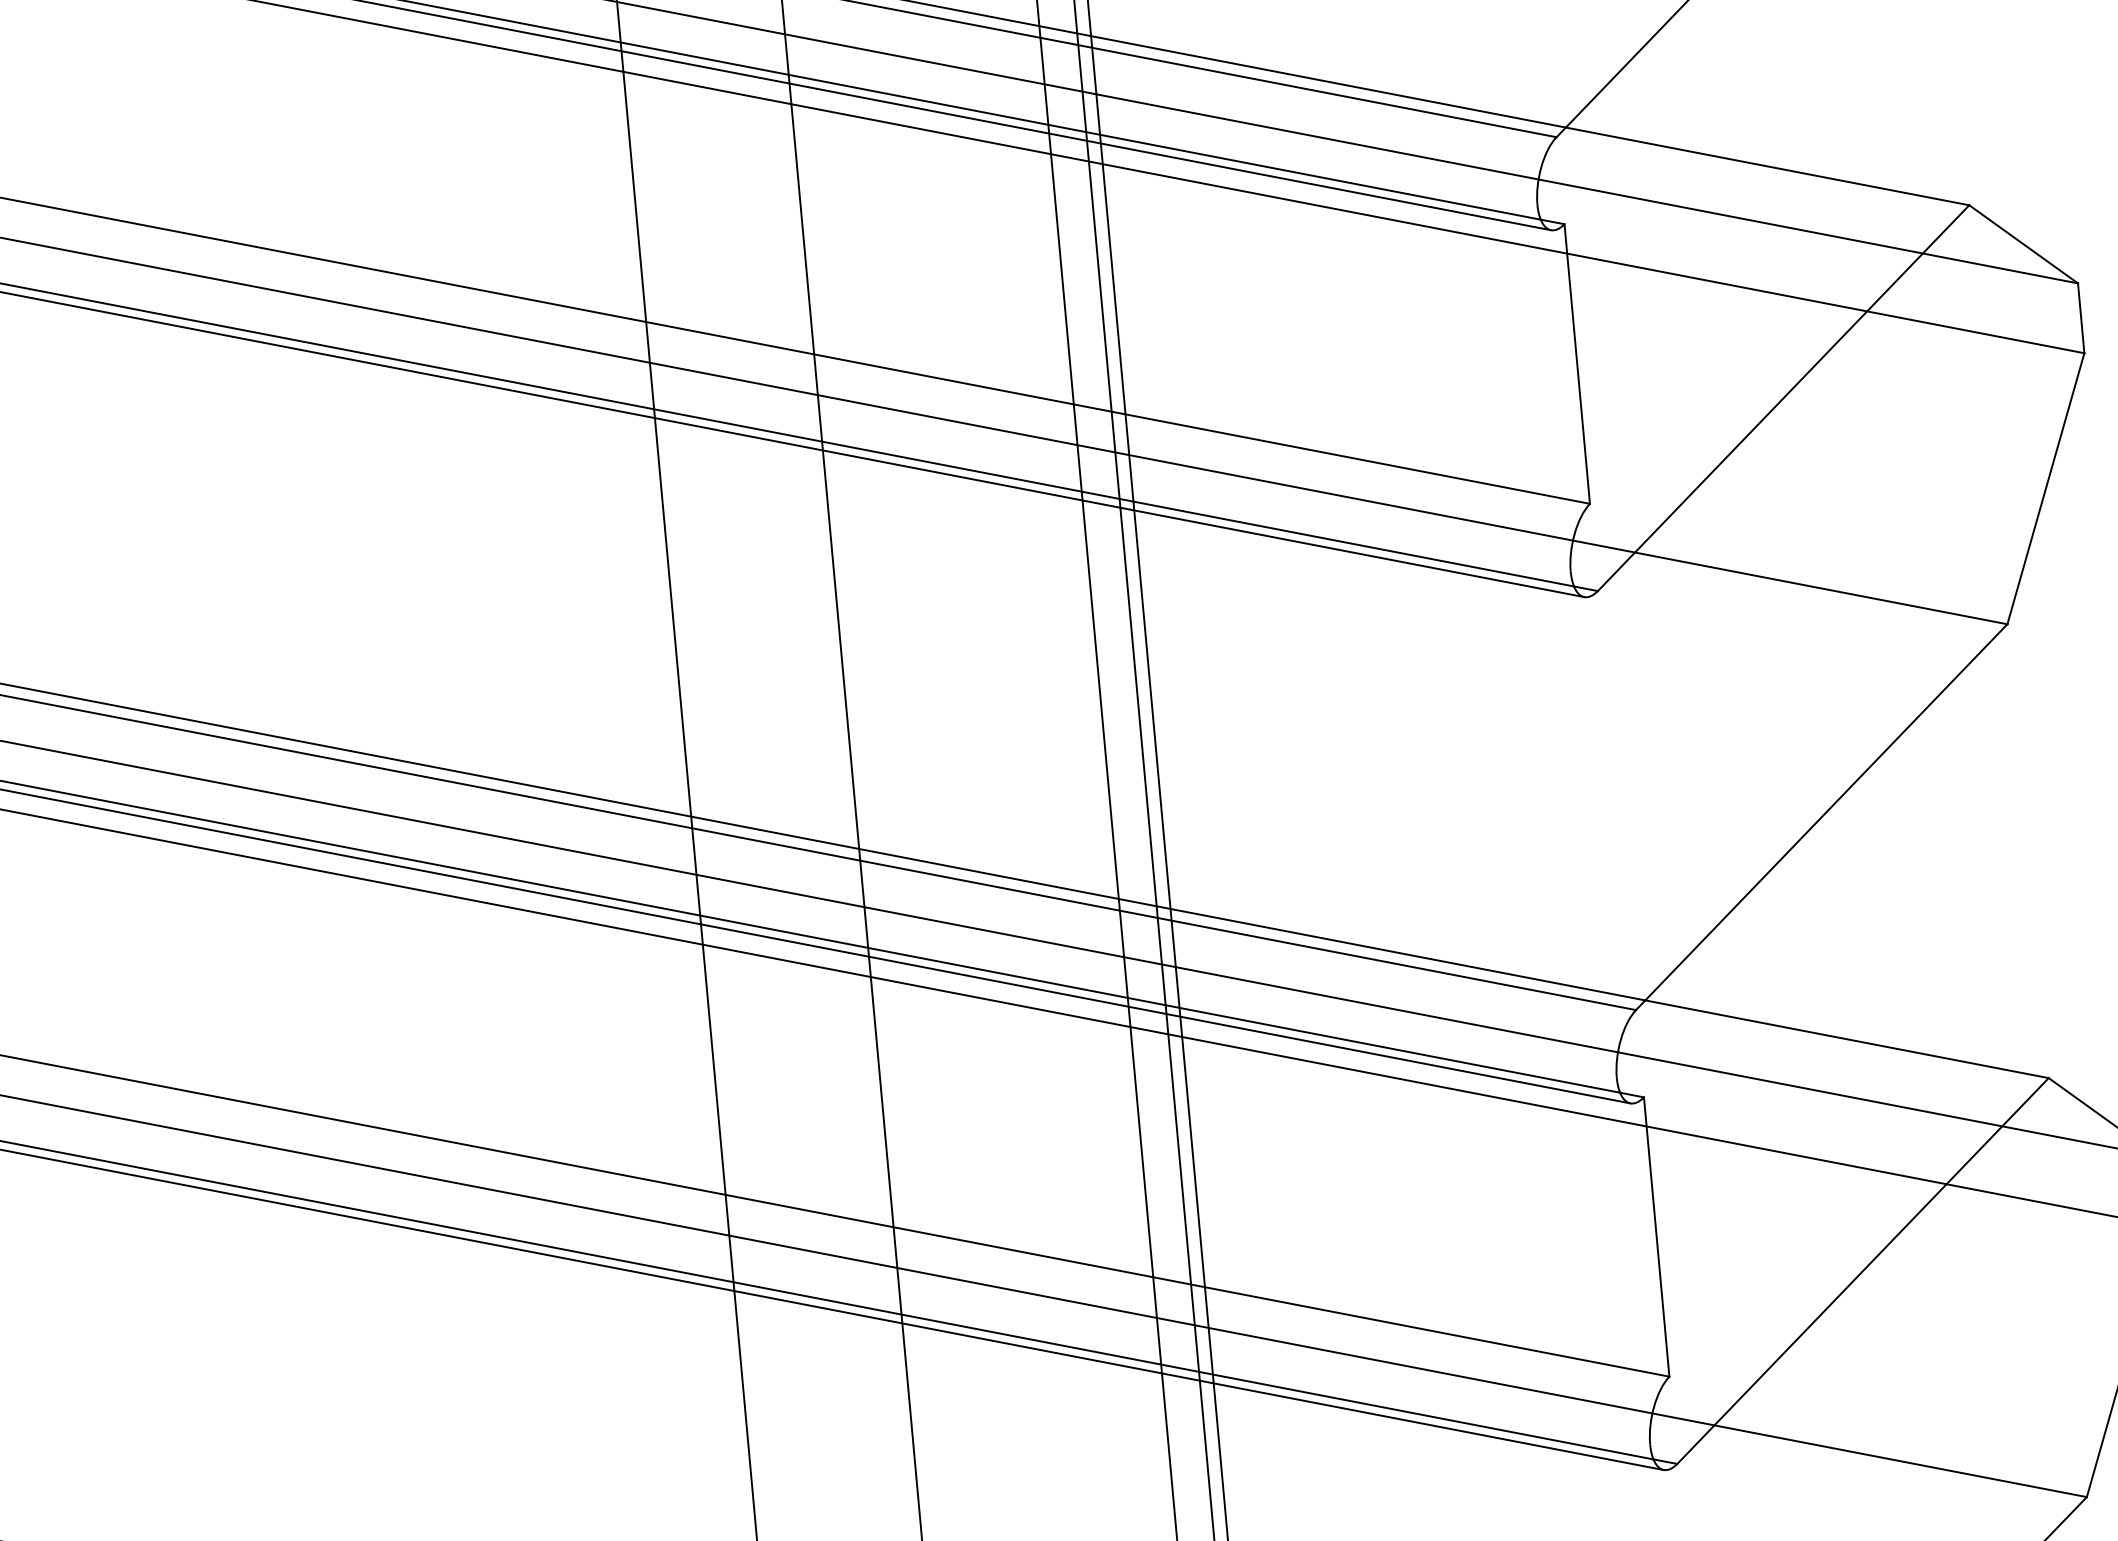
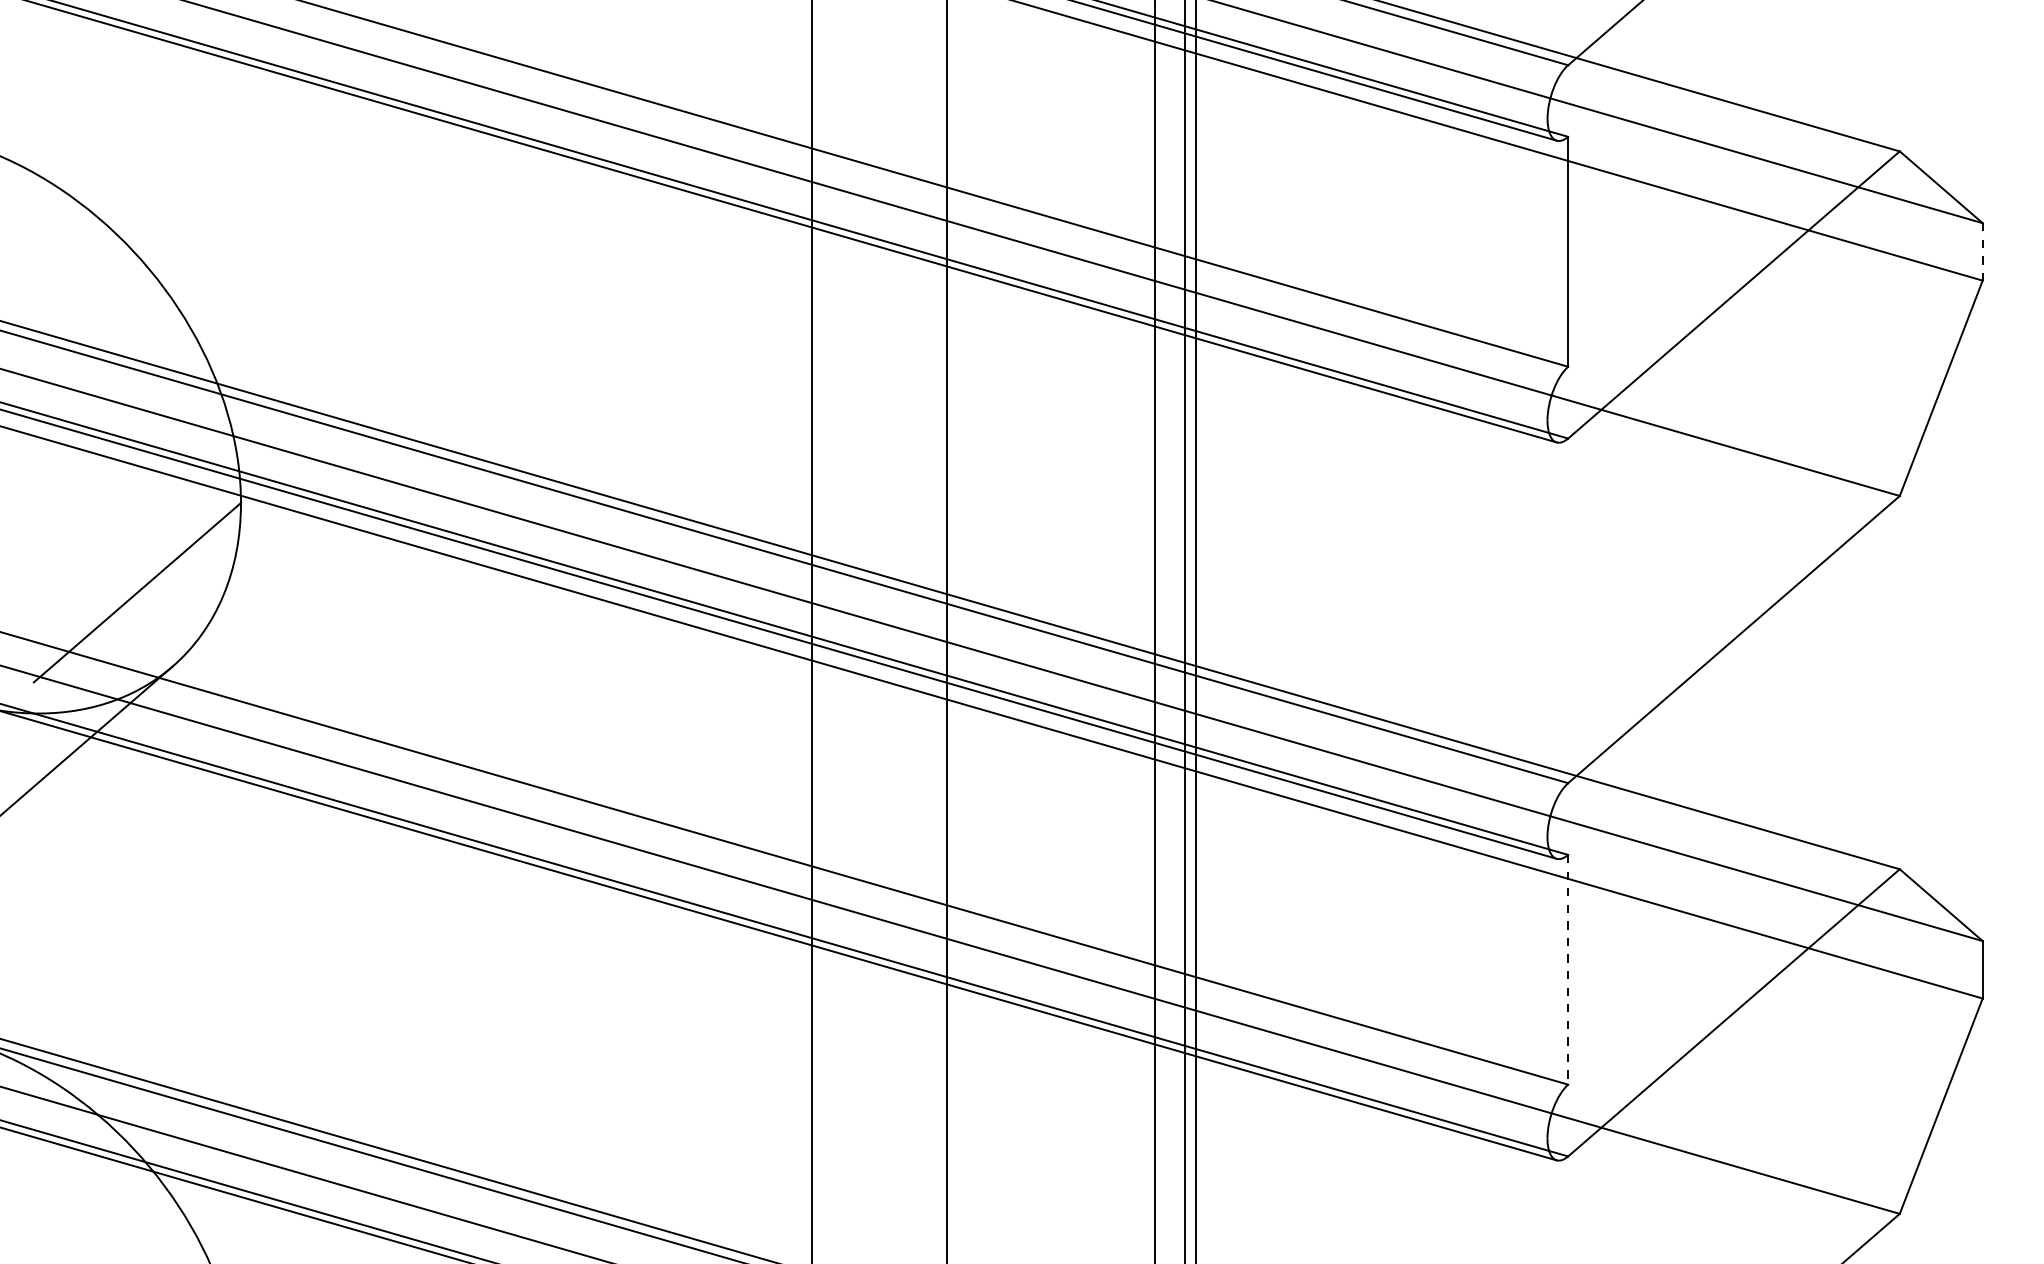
line: (2080, 317) -> (1982, 251), solid -> dashed
line: (1656, 1236) -> (1568, 969), solid -> dashed

